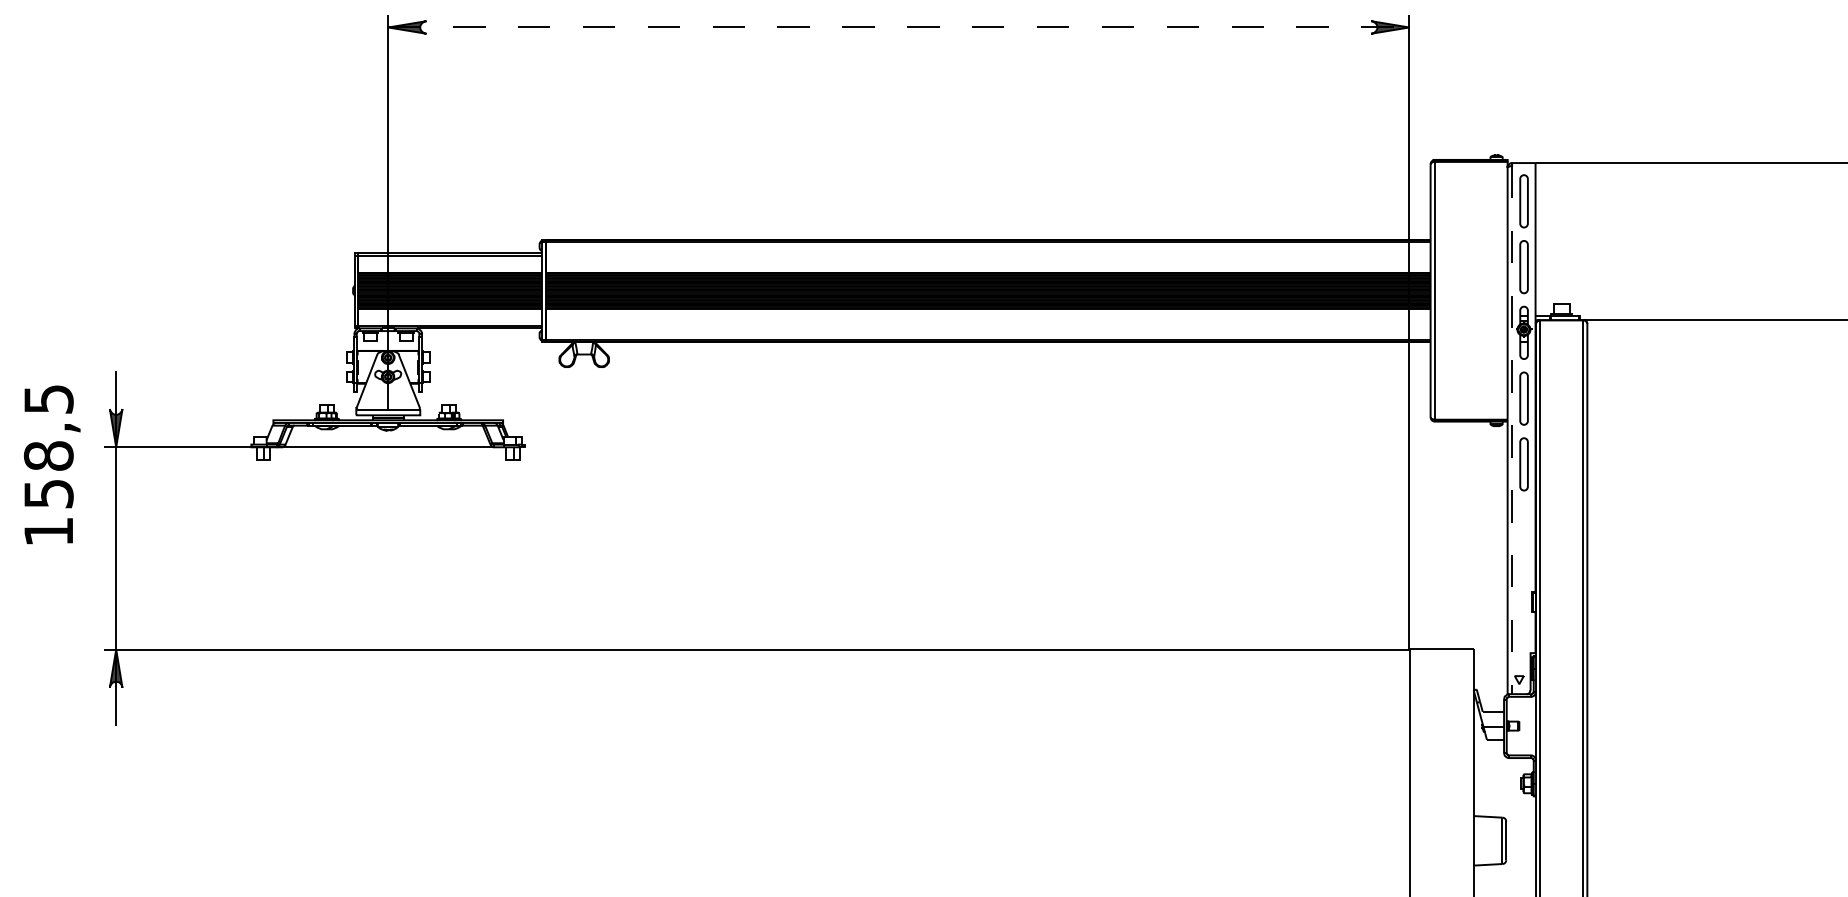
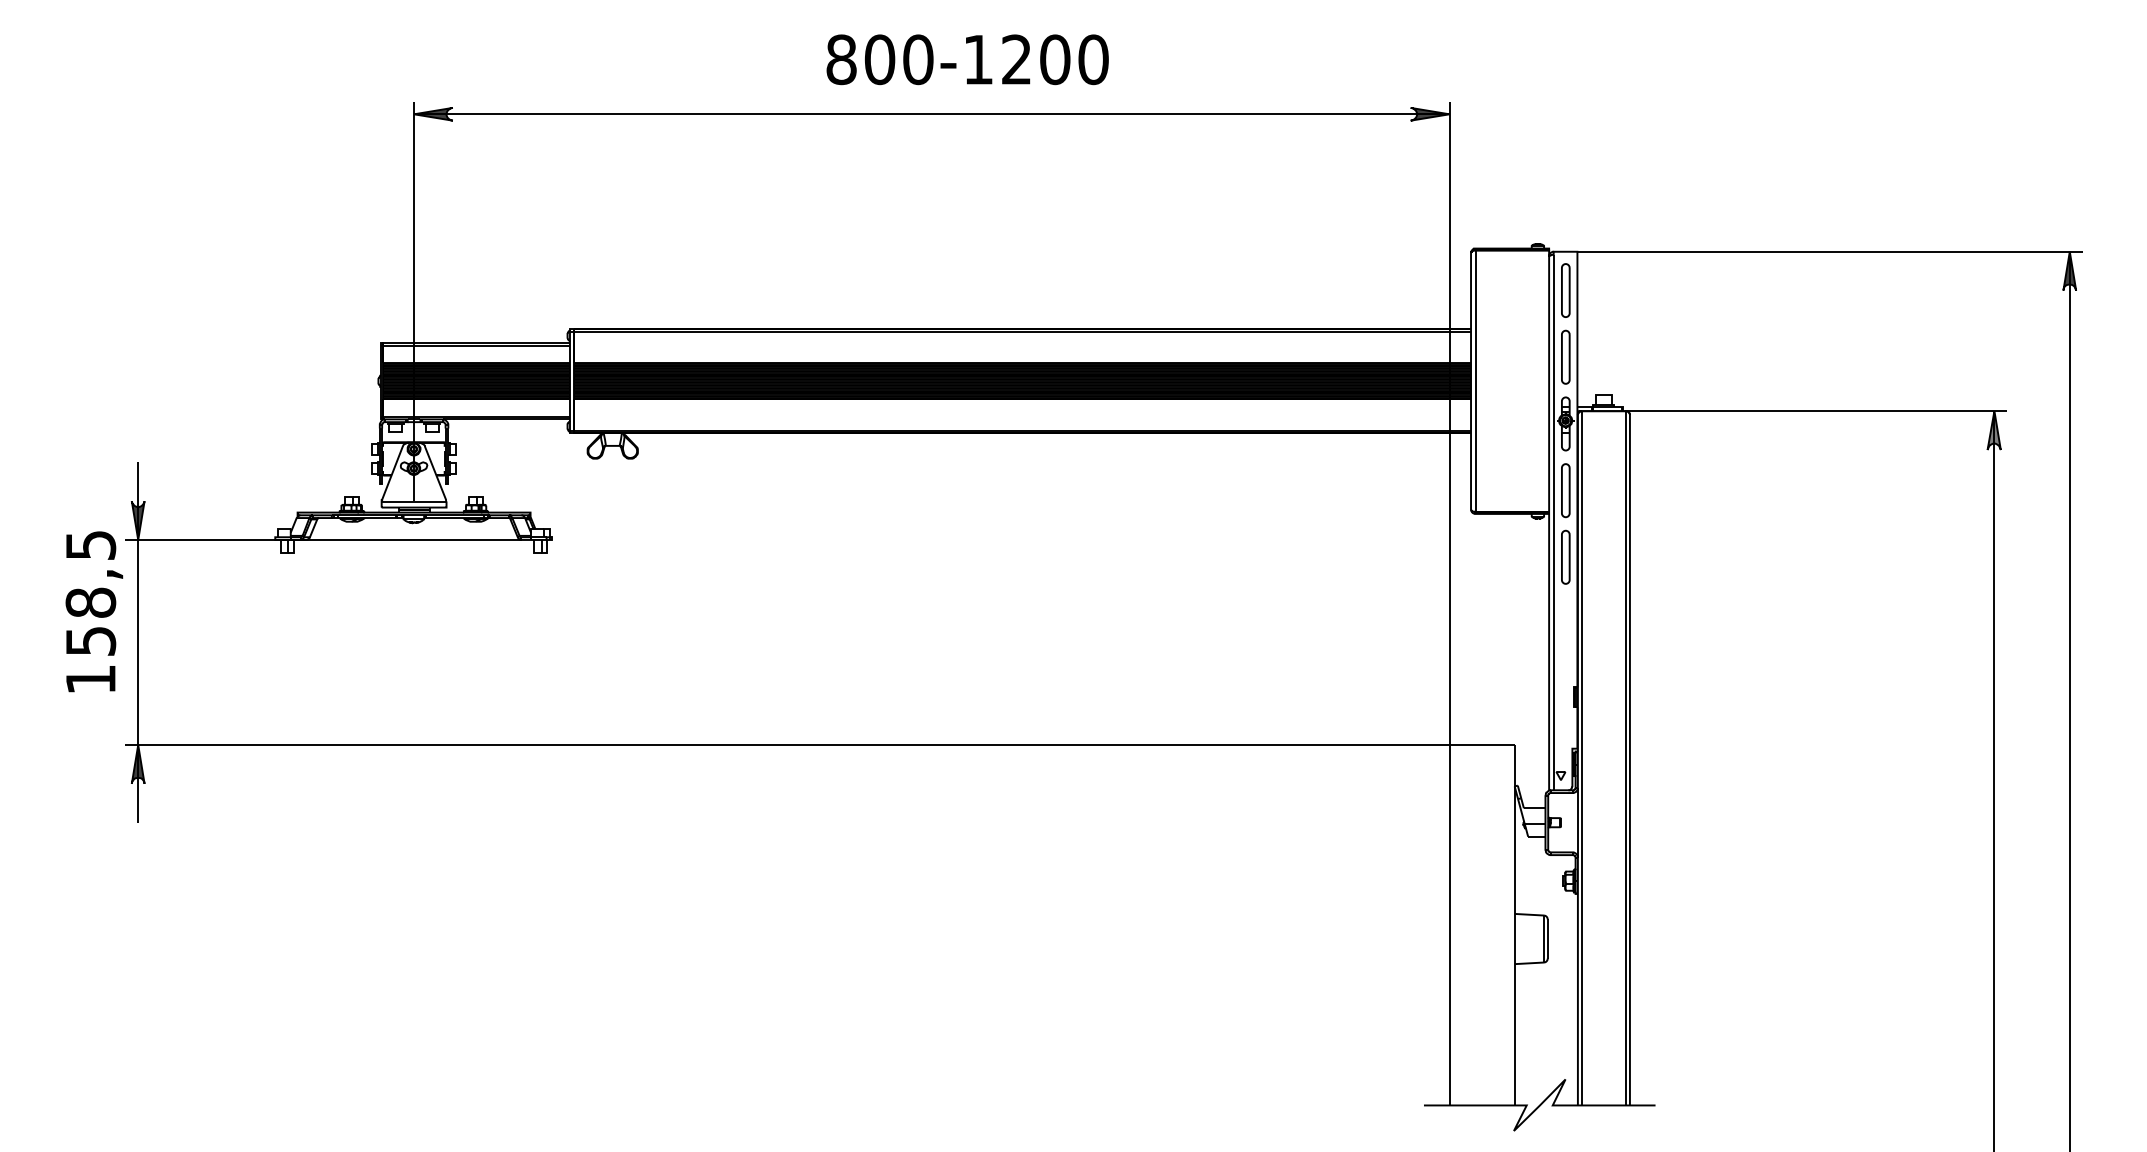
line: (898, 27) -> (931, 114), dashed -> solid
line: (1511, 430) -> (1553, 522), dashed -> solid
text: (52, 464) -> (94, 611), moved

